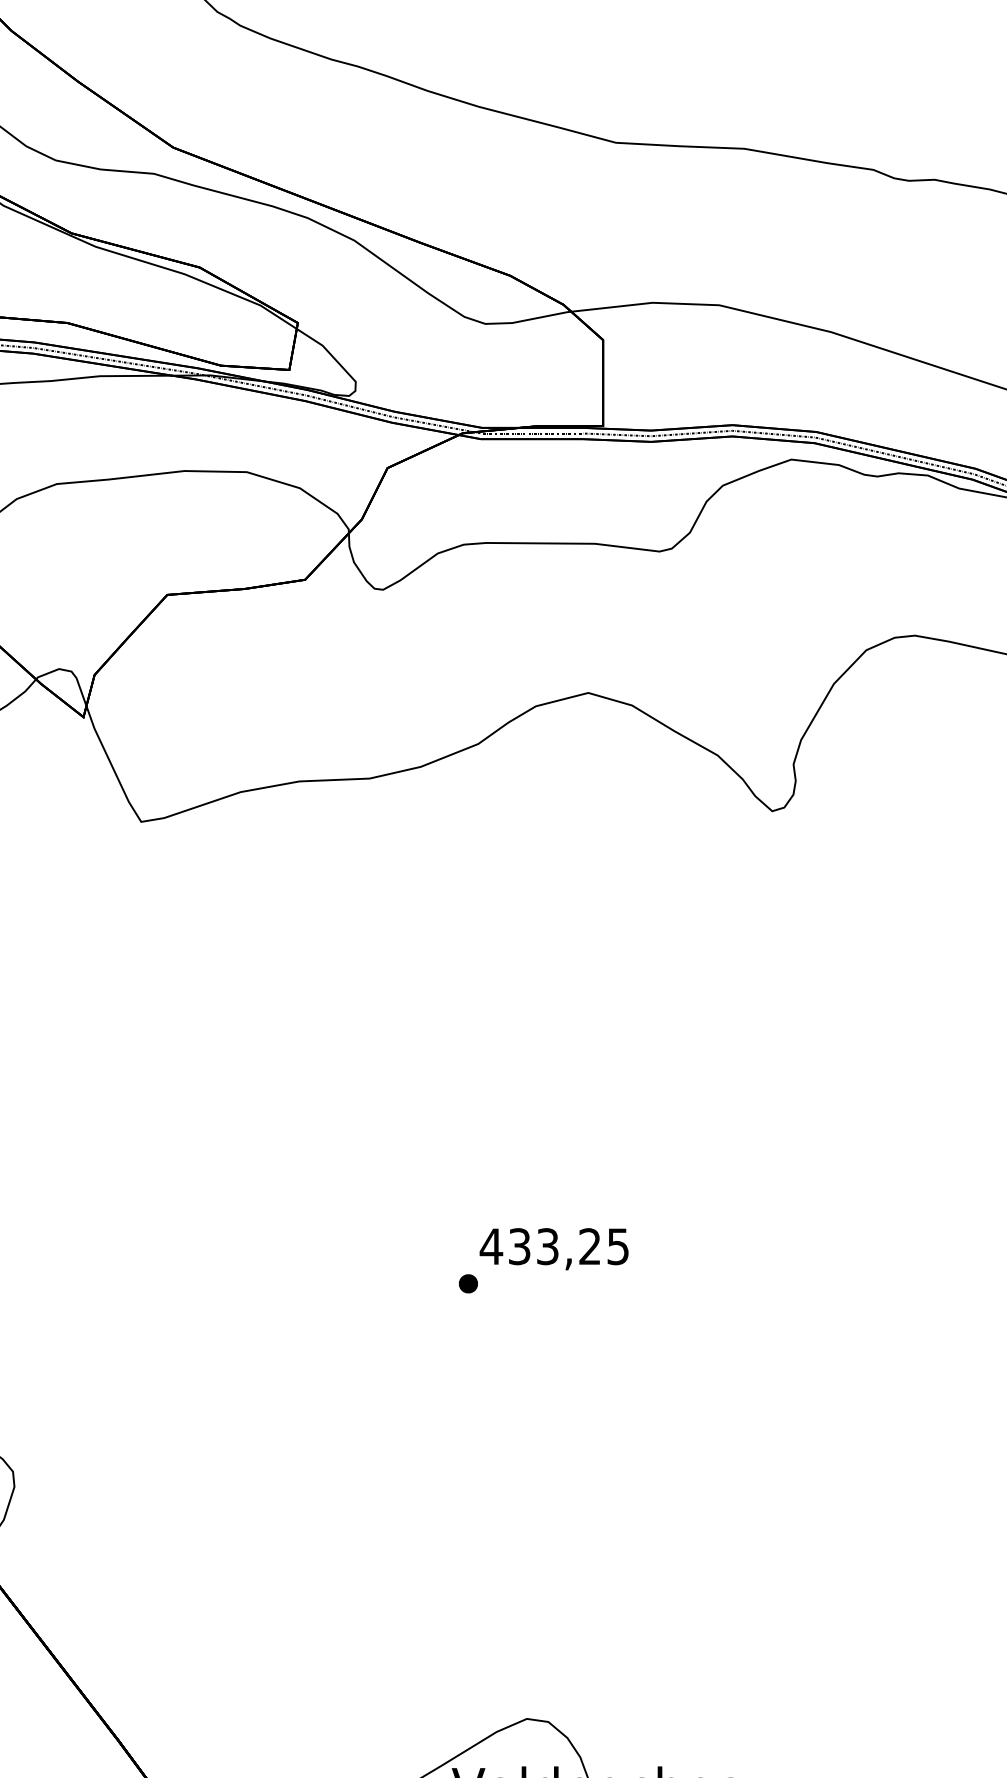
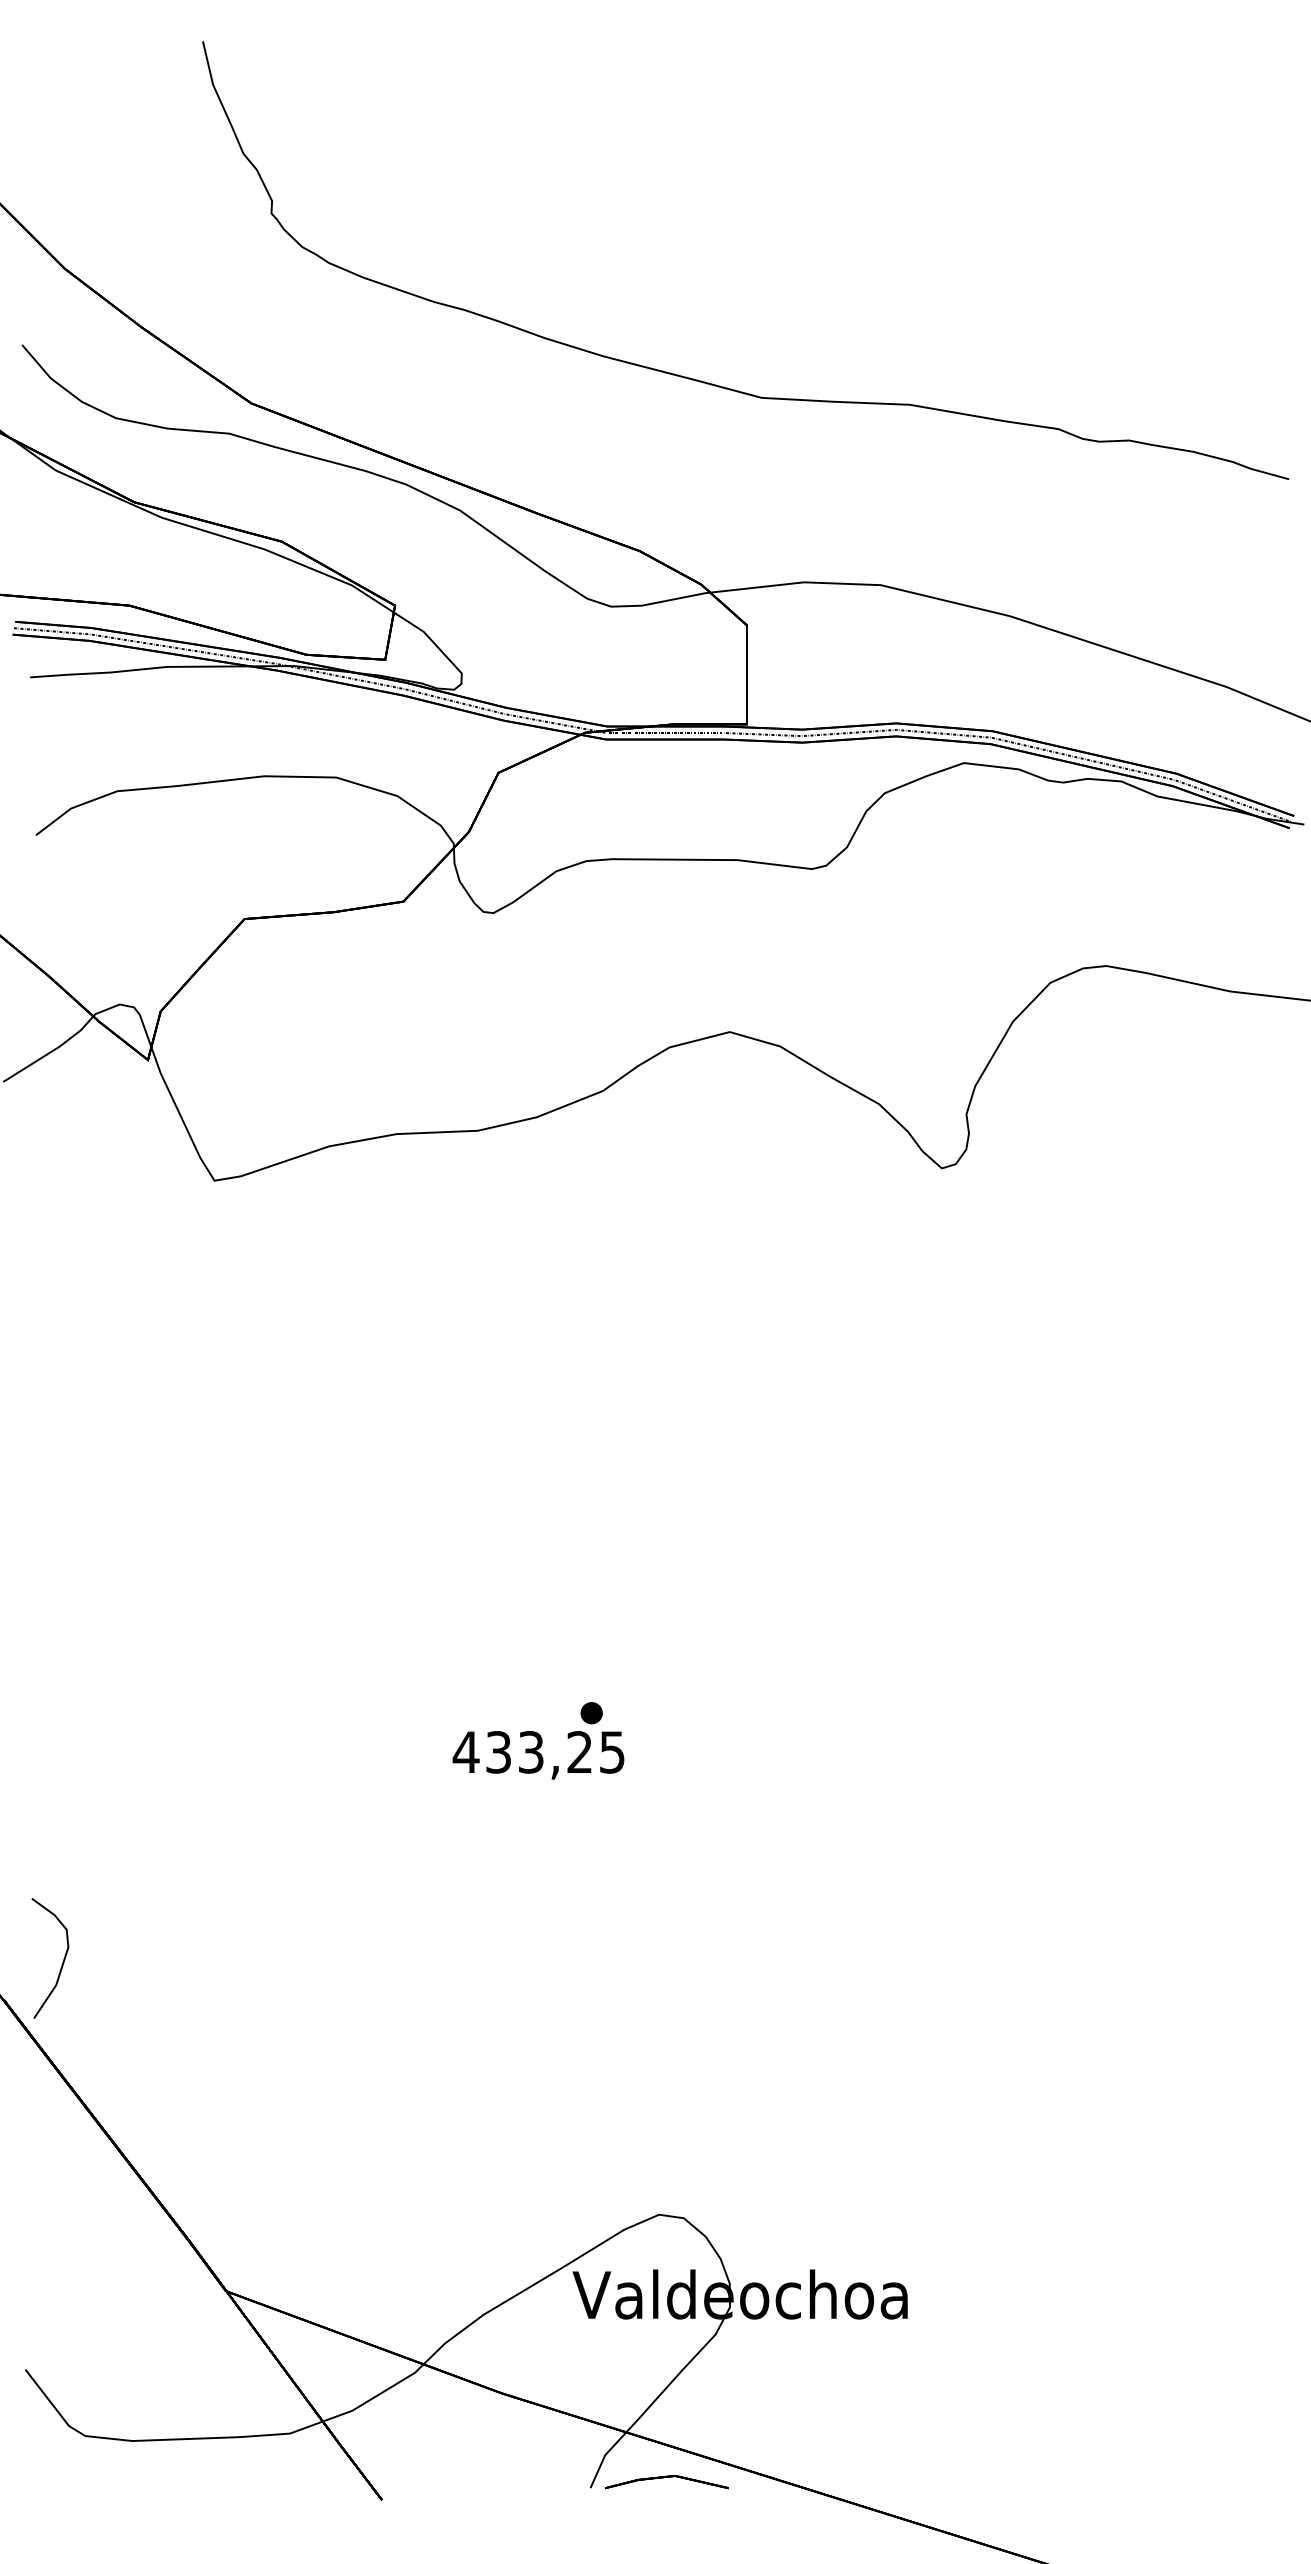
text: (554, 1249) -> (538, 1755), moved

